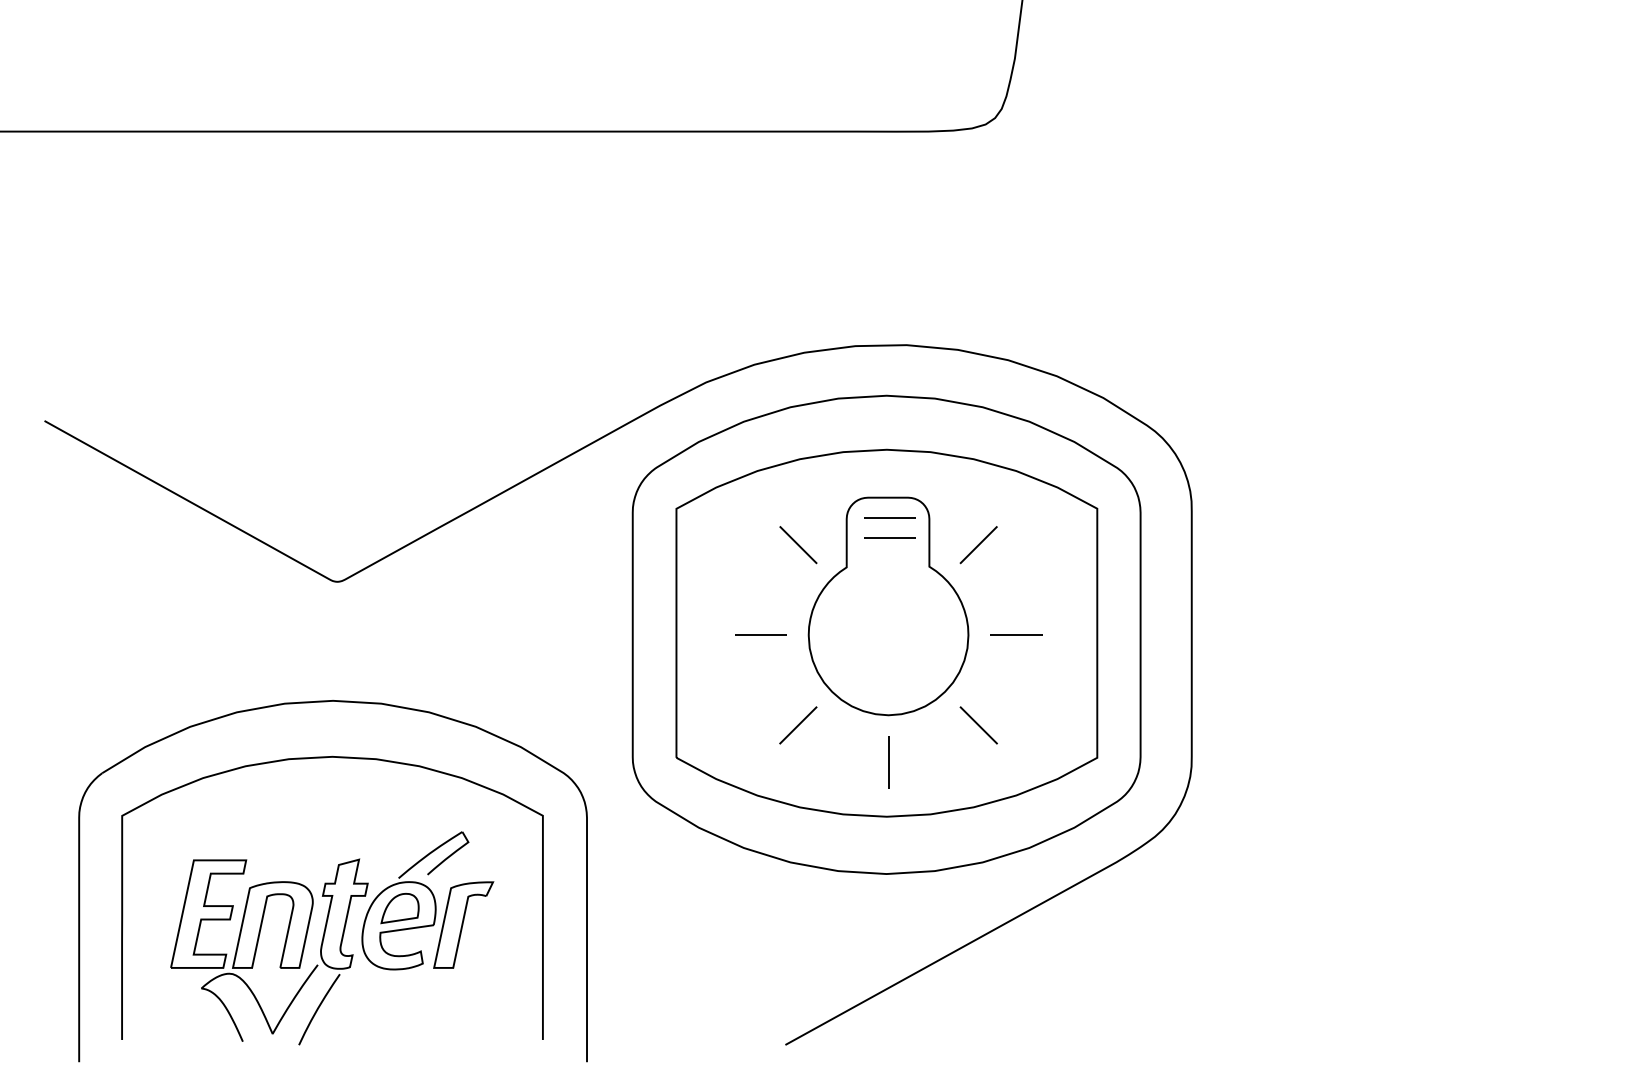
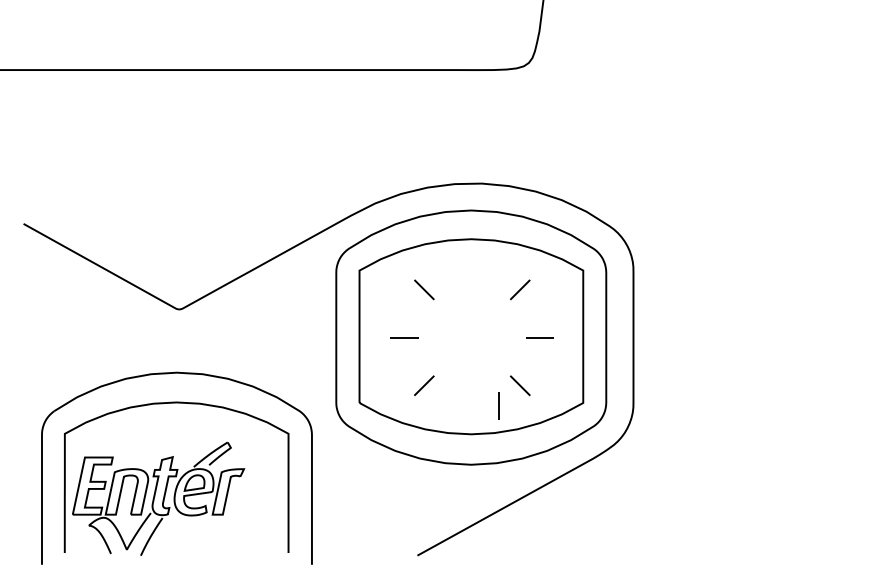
part: (888, 606) -> (472, 322), removed
line: (887, 762) -> (498, 405), moved
part: (332, 937) -> (158, 498), moved

